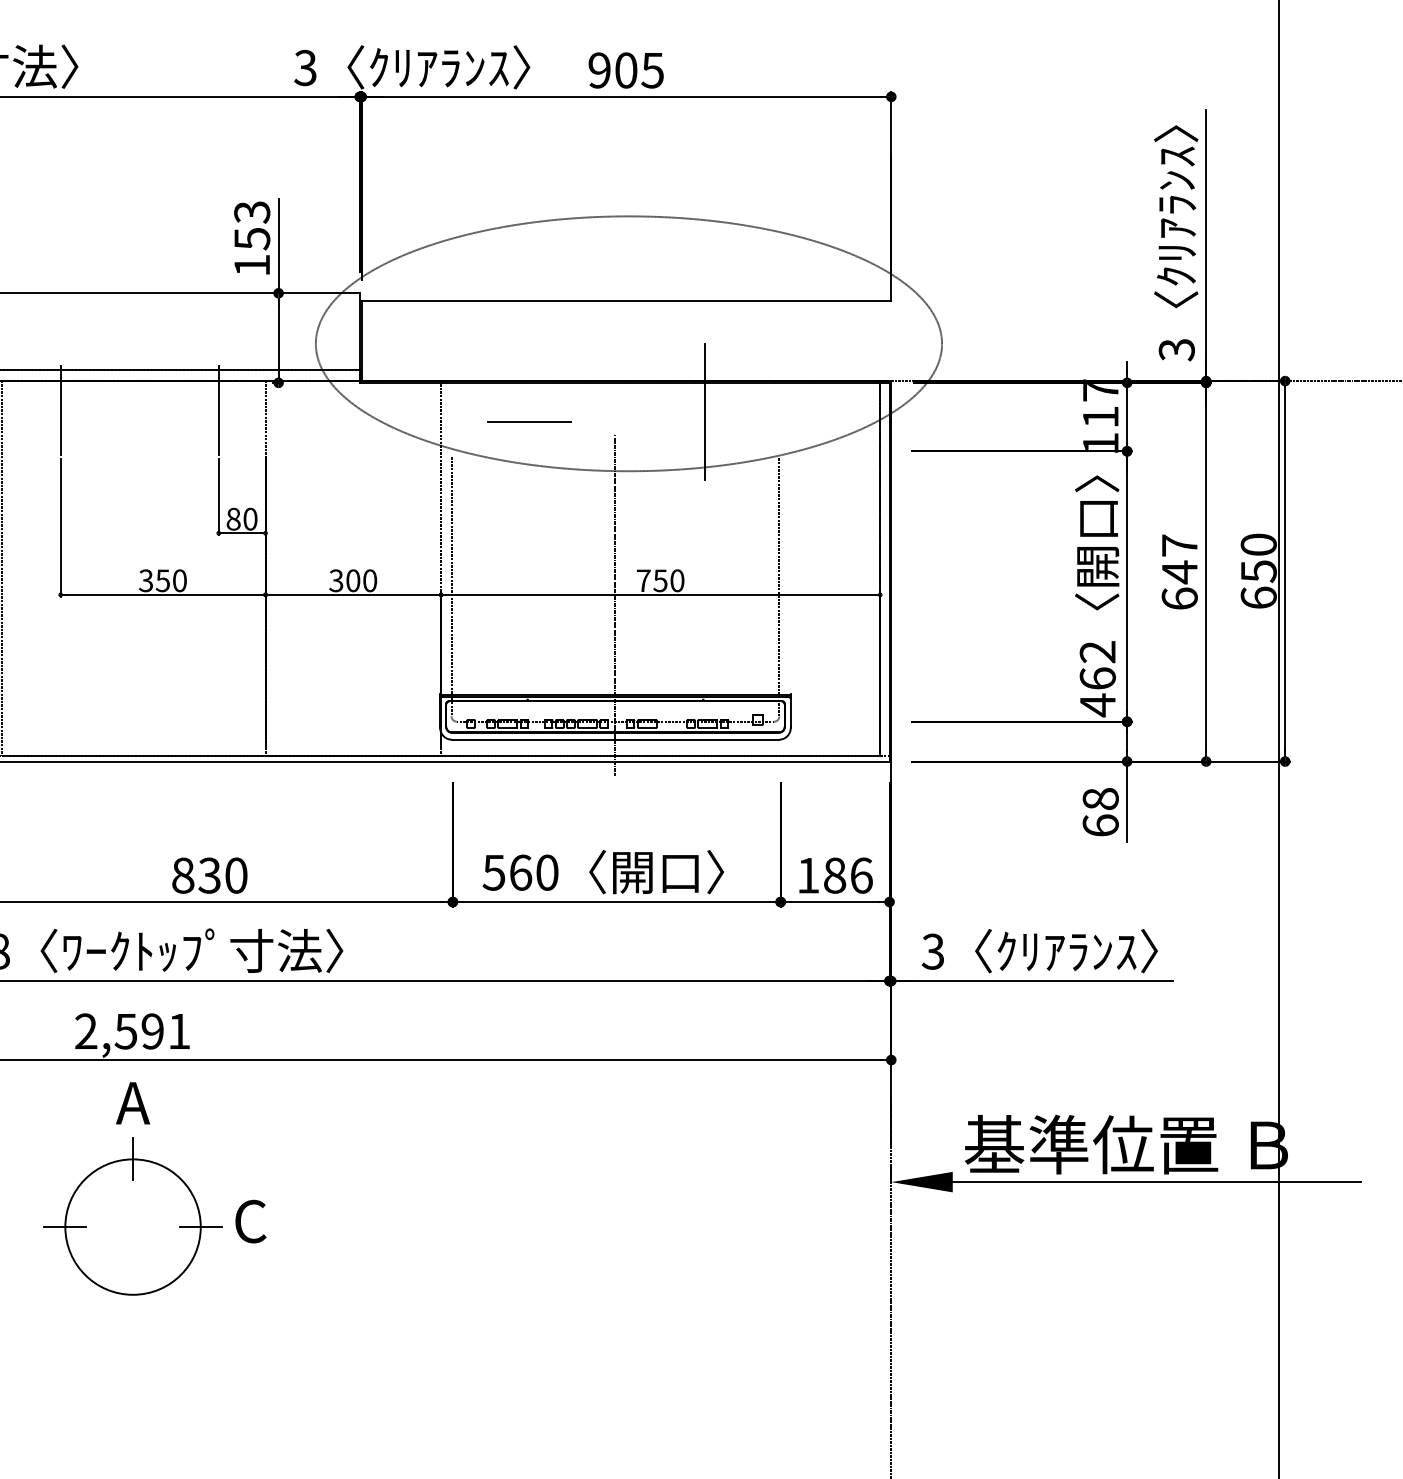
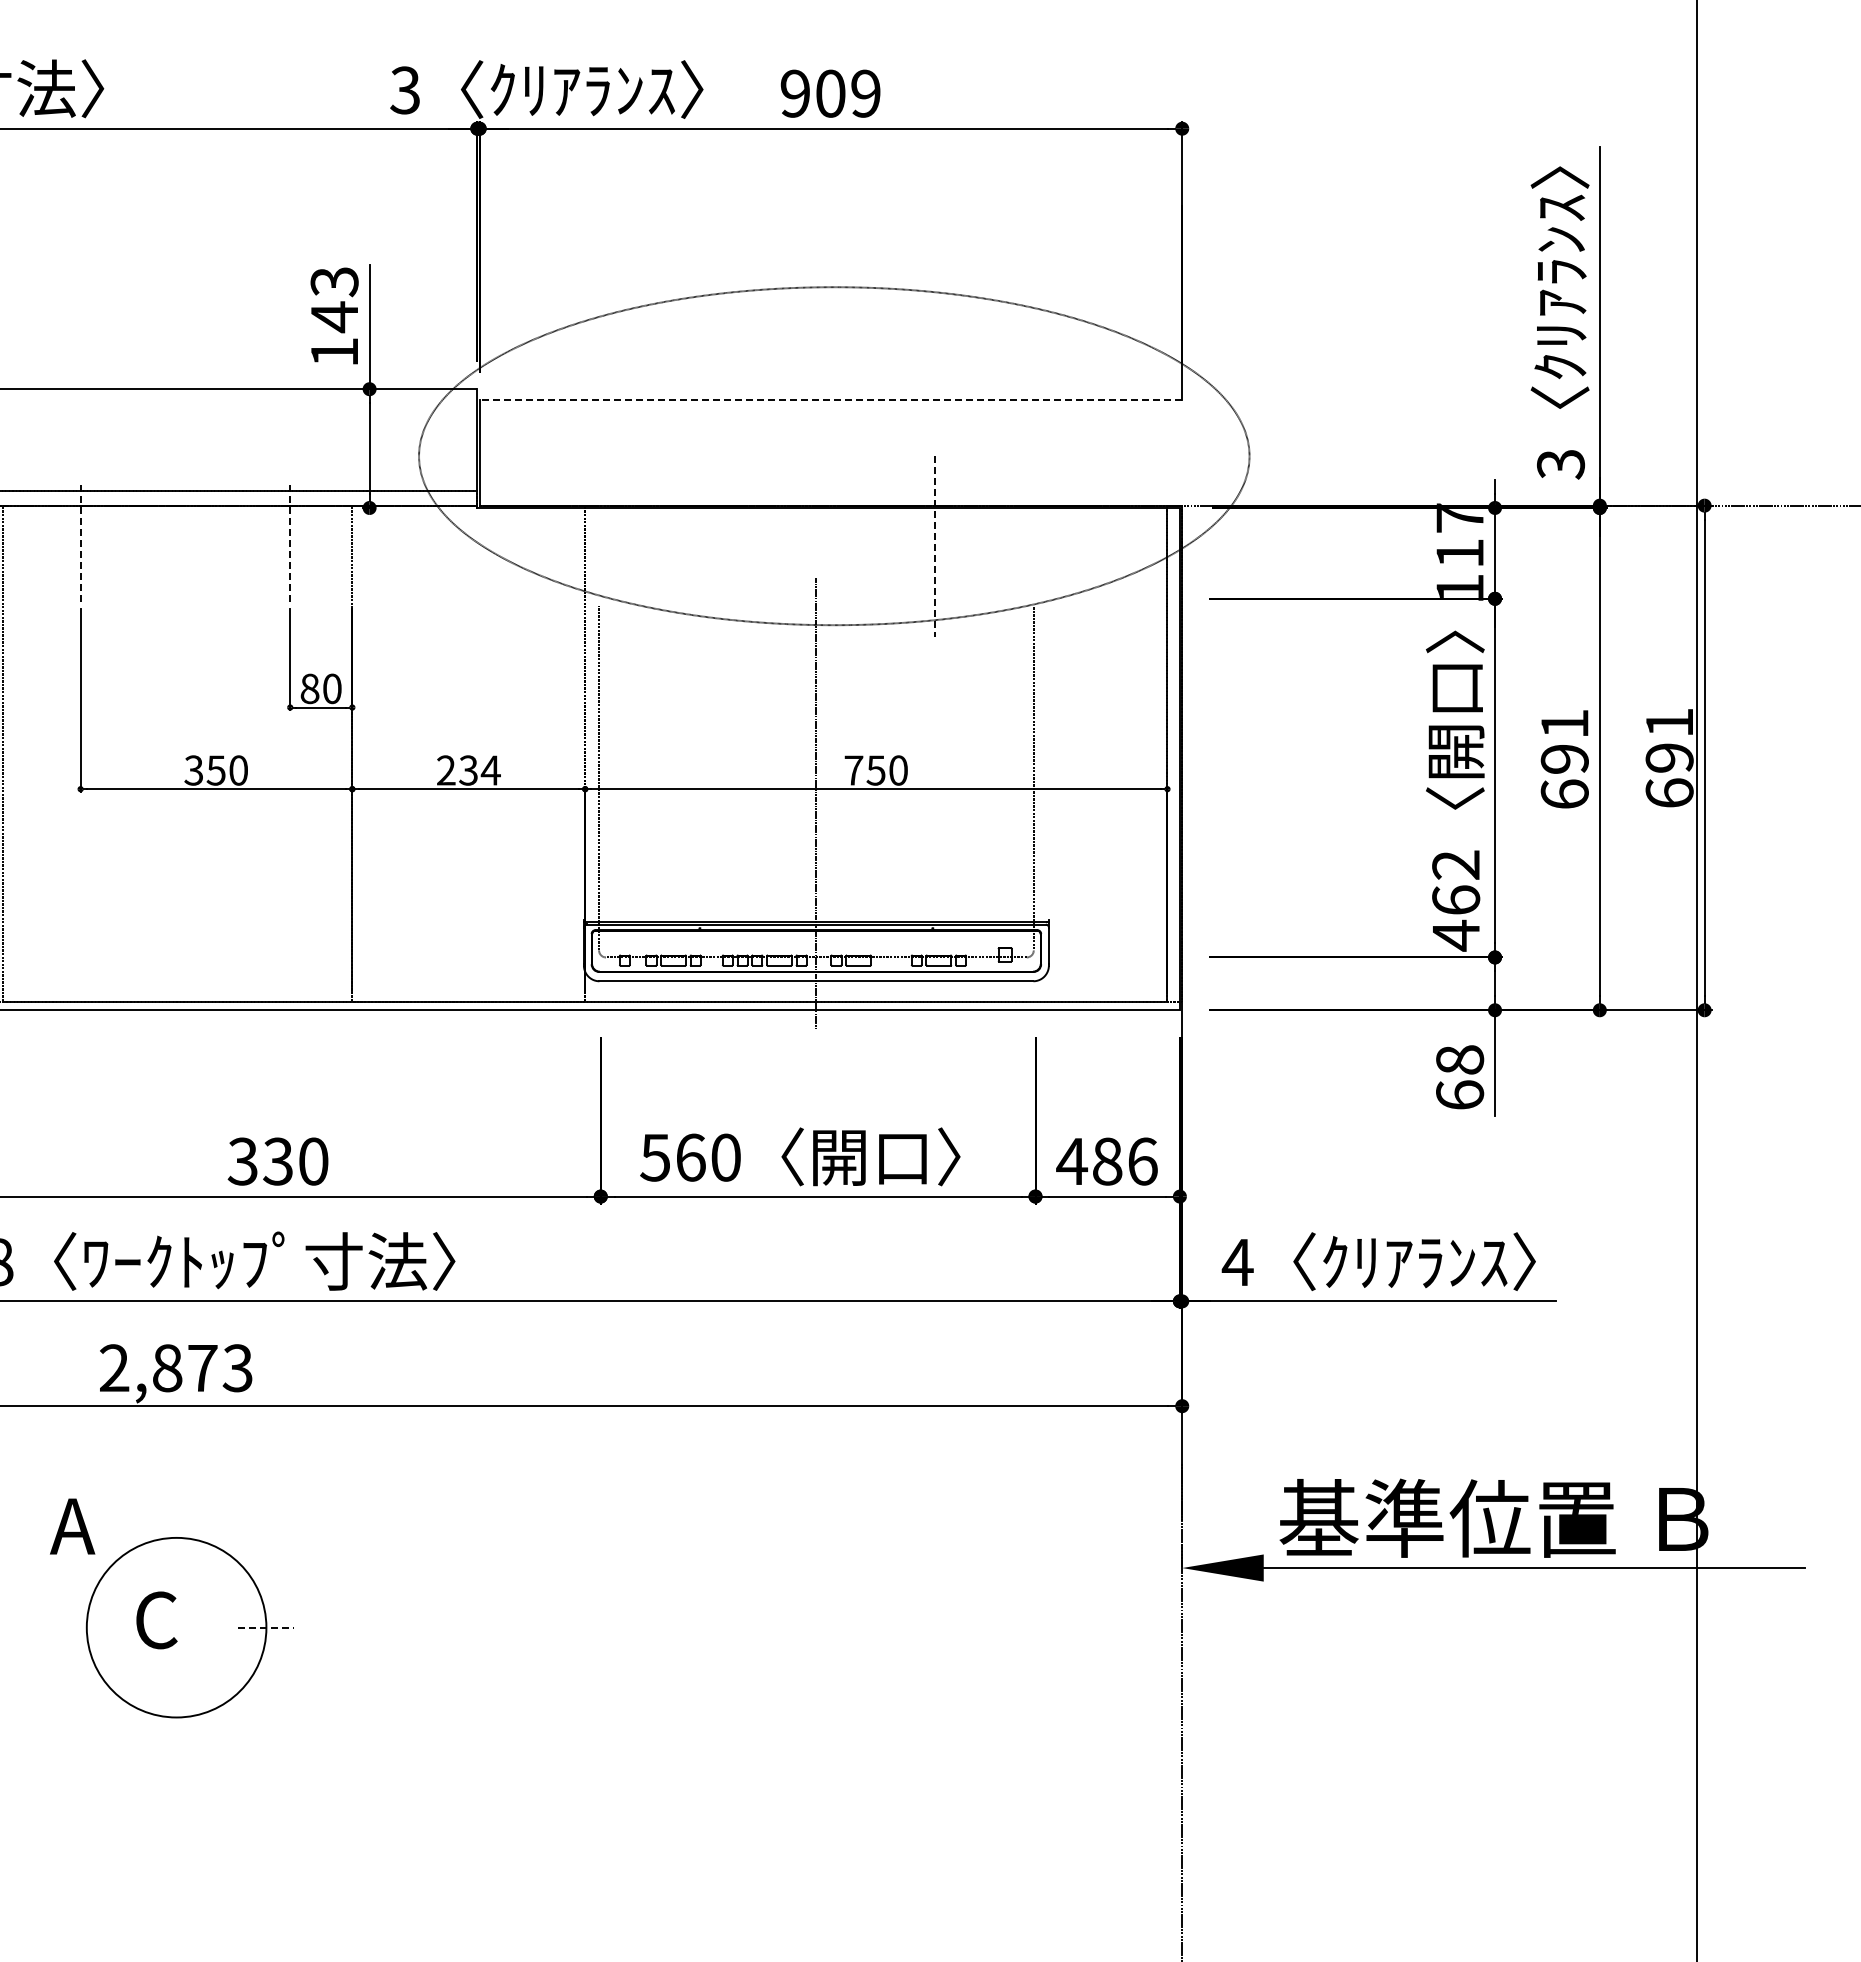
text: (652, 70) -> (865, 93), 905 -> 909
text: (252, 239) -> (334, 317), 153 -> 143
line: (626, 301) -> (830, 400), solid -> dashed
line: (60, 410) -> (80, 544), solid -> dashed
line: (218, 410) -> (290, 544), solid -> dashed
line: (704, 412) -> (934, 547), solid -> dashed
line: (529, 422) -> (702, 560), removed
text: (1258, 558) -> (1669, 740), 650 -> 691
text: (1179, 559) -> (1564, 742), 647 -> 691
text: (353, 580) -> (468, 770), 300 -> 234
text: (182, 875) -> (242, 1161), 830 -> 330
text: (808, 875) -> (1072, 1161), 186 -> 486
text: (932, 951) -> (1237, 1262), 3 -> 4
text: (152, 1031) -> (202, 1368), 2,591 -> 2,873
text: (132, 1103) -> (72, 1526), moved
line: (132, 1159) -> (176, 1537), removed
text: (250, 1221) -> (156, 1620), moved
line: (65, 1226) -> (86, 1627), removed
line: (200, 1226) -> (266, 1627), solid -> dashed

